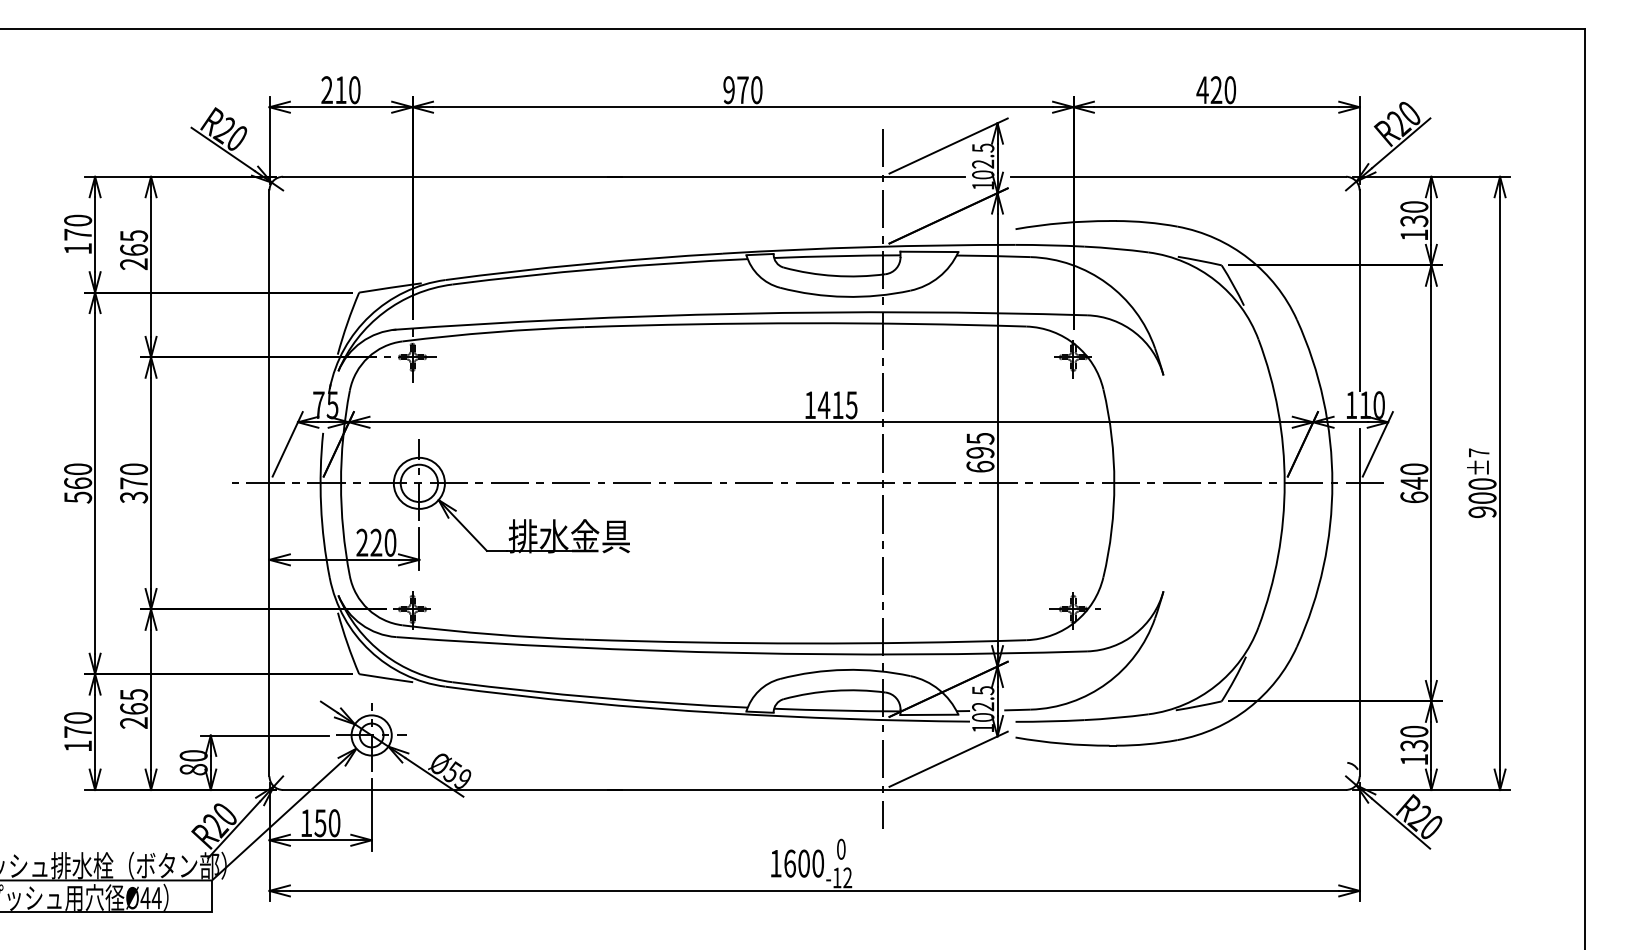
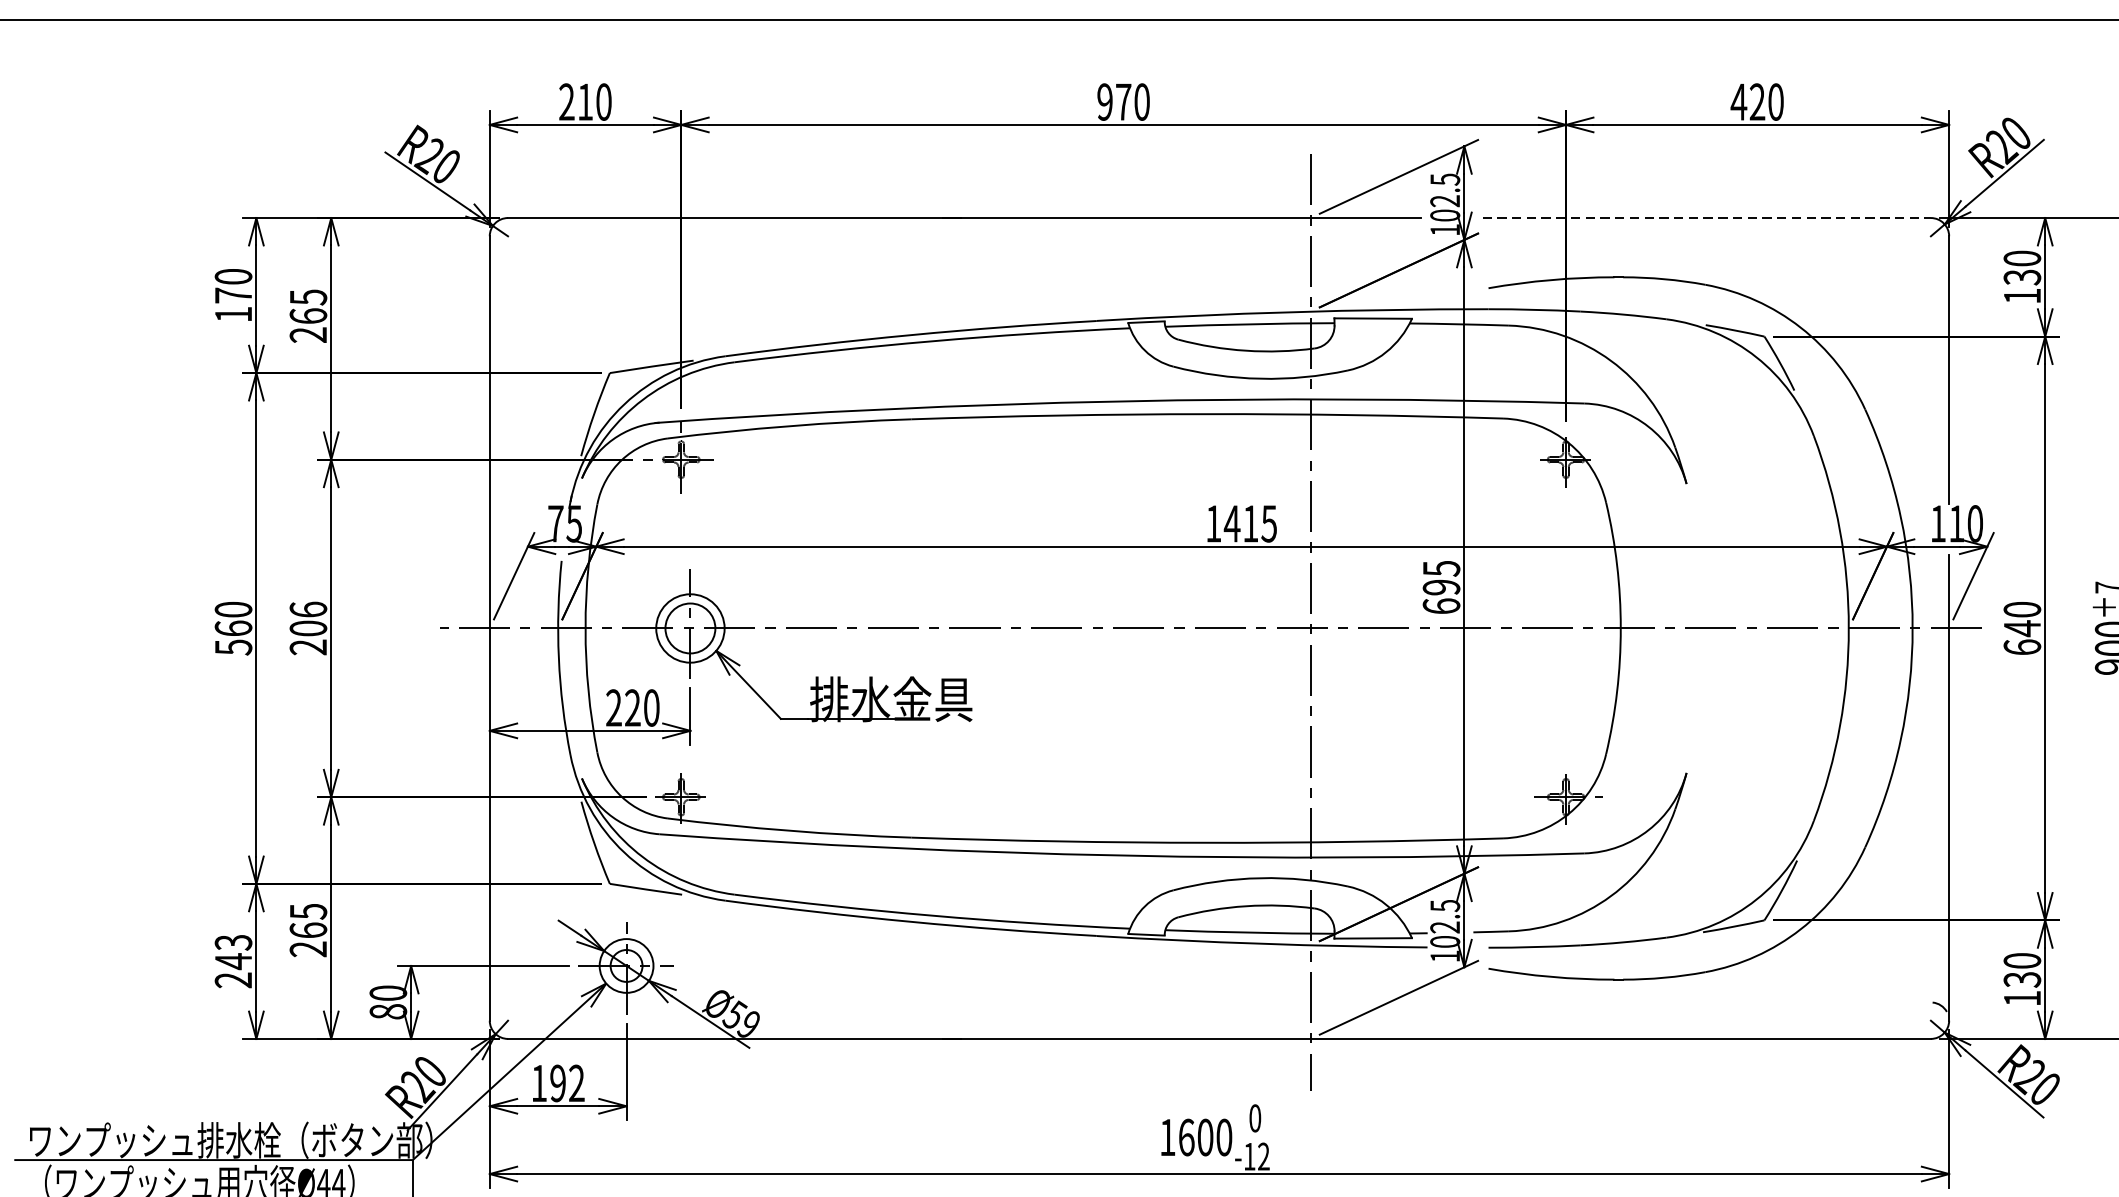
line: (1179, 176) -> (1708, 217), solid -> dashed
text: (134, 483) -> (309, 628), 370 -> 206
text: (78, 732) -> (234, 961), 170 -> 243
text: (327, 823) -> (567, 1083), 150 -> 192

